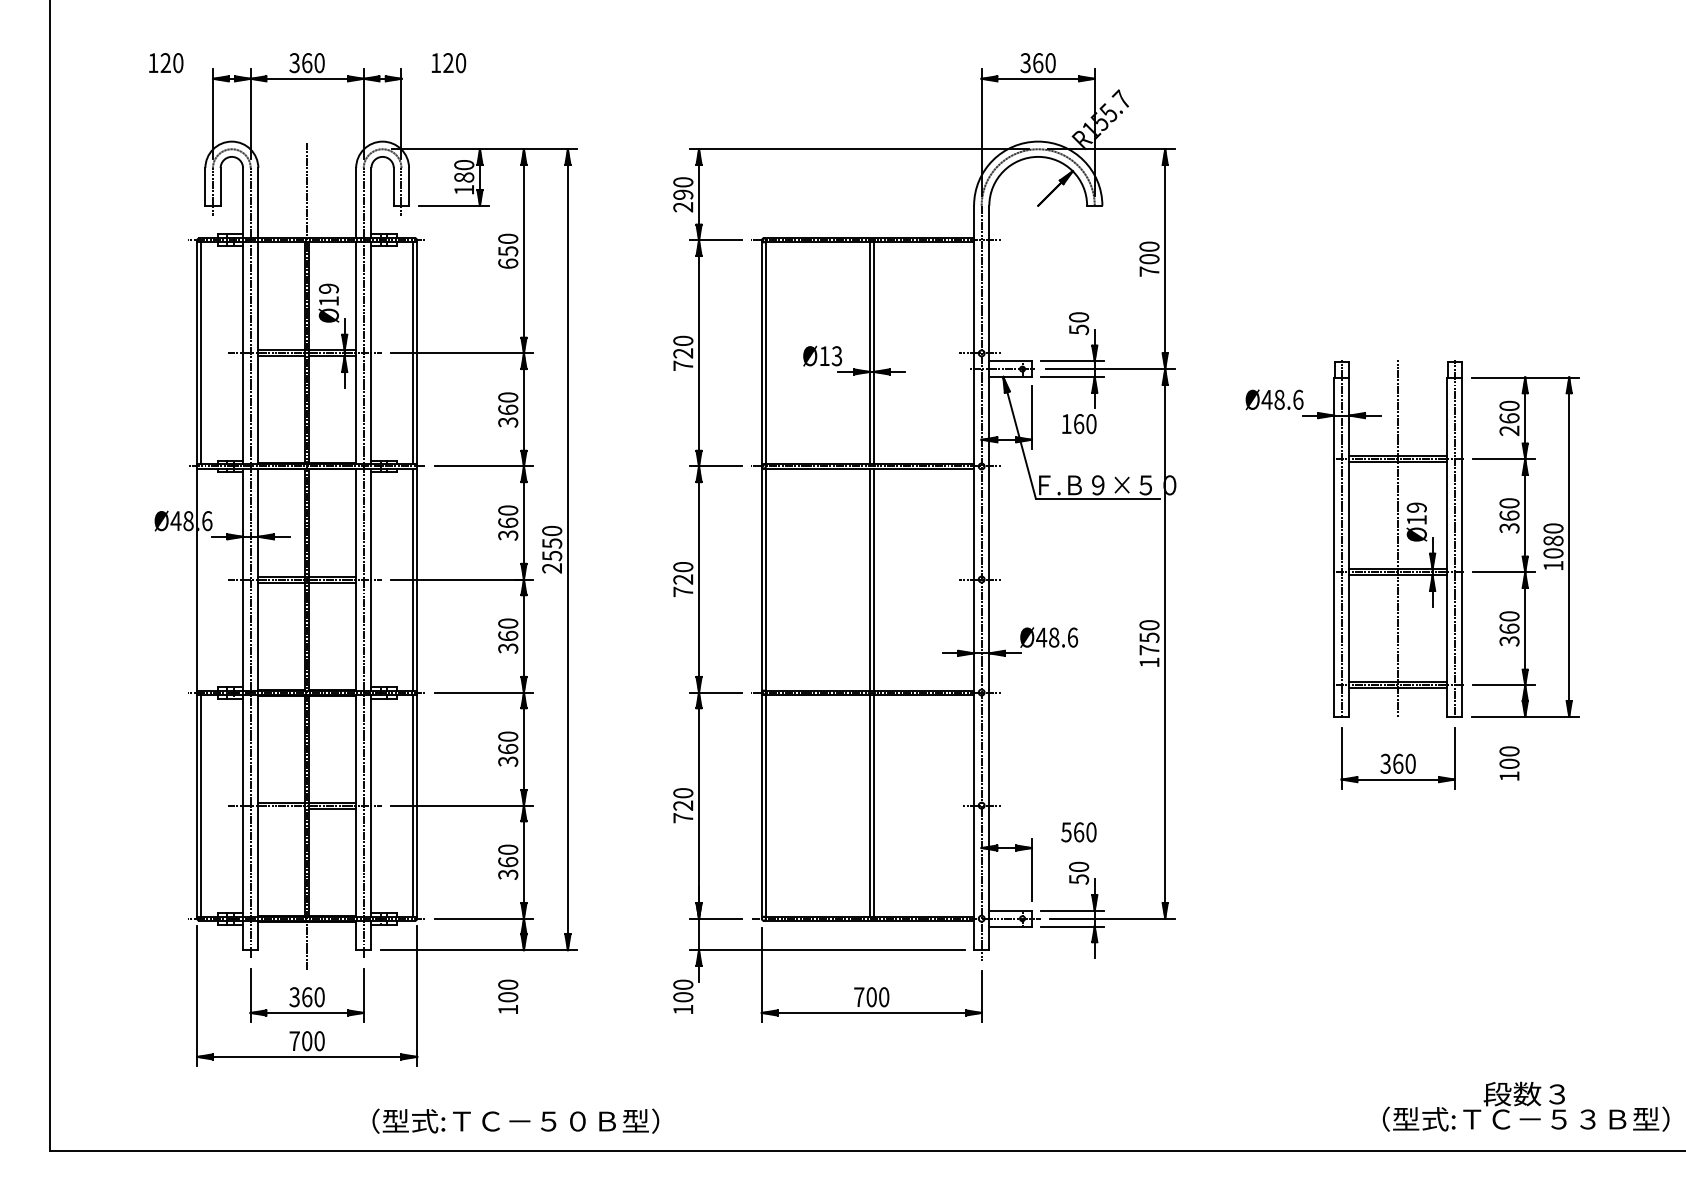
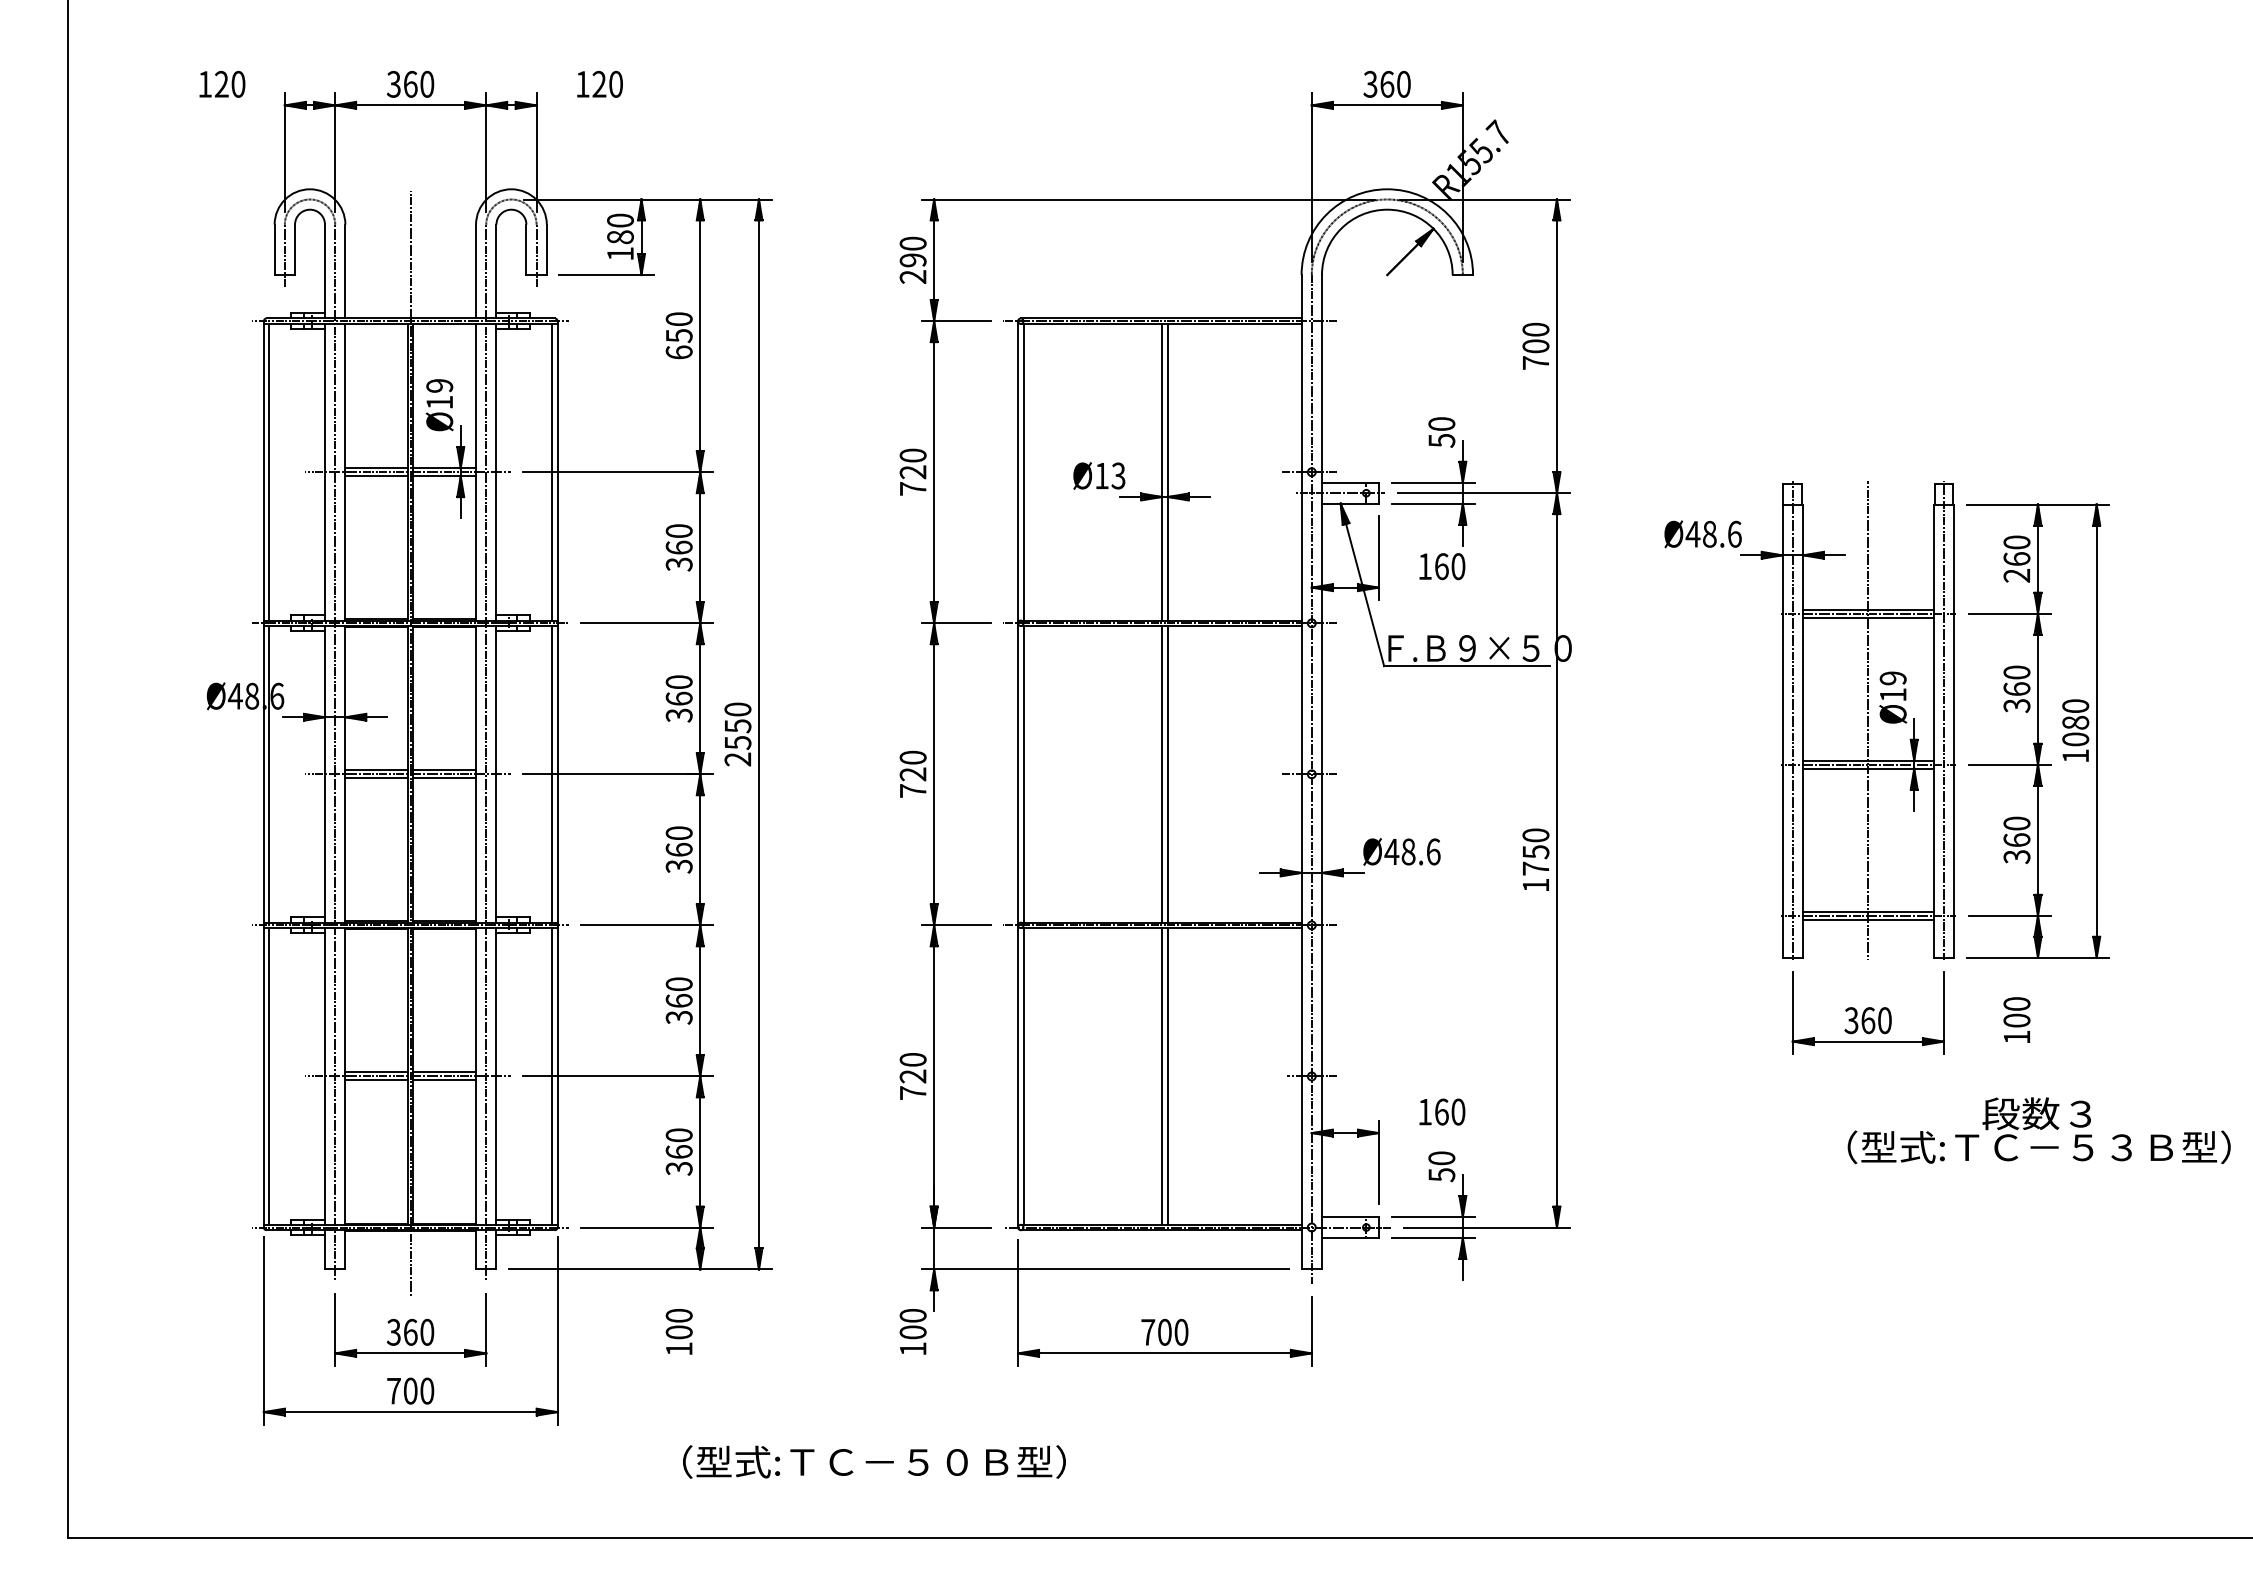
line: (201, 579) -> (269, 774), added
line: (281, 808) -> (376, 1080), added
text: (1066, 832) -> (1424, 1112), 560 -> 160
text: (1525, 1106) -> (2038, 1130), moved
text: (515, 1120) -> (874, 1461), moved

